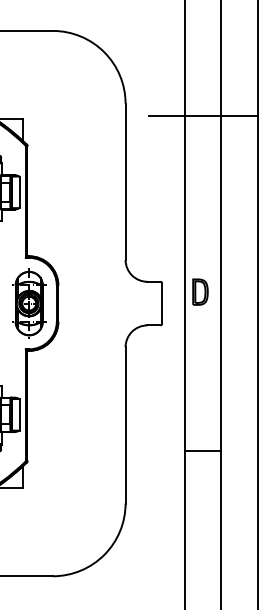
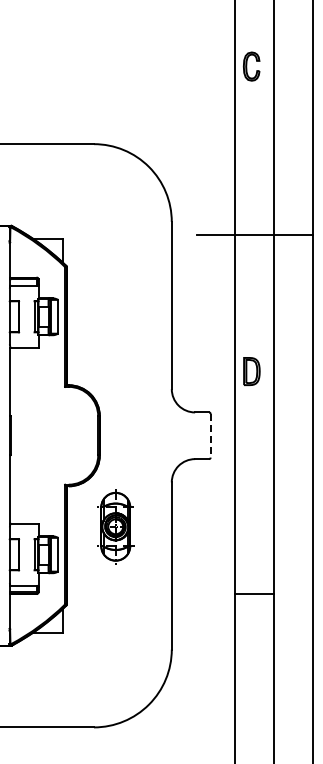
part: (200, 292) -> (251, 371), moved
part: (29, 303) -> (115, 526), moved
line: (161, 303) -> (210, 435), solid -> dashed

